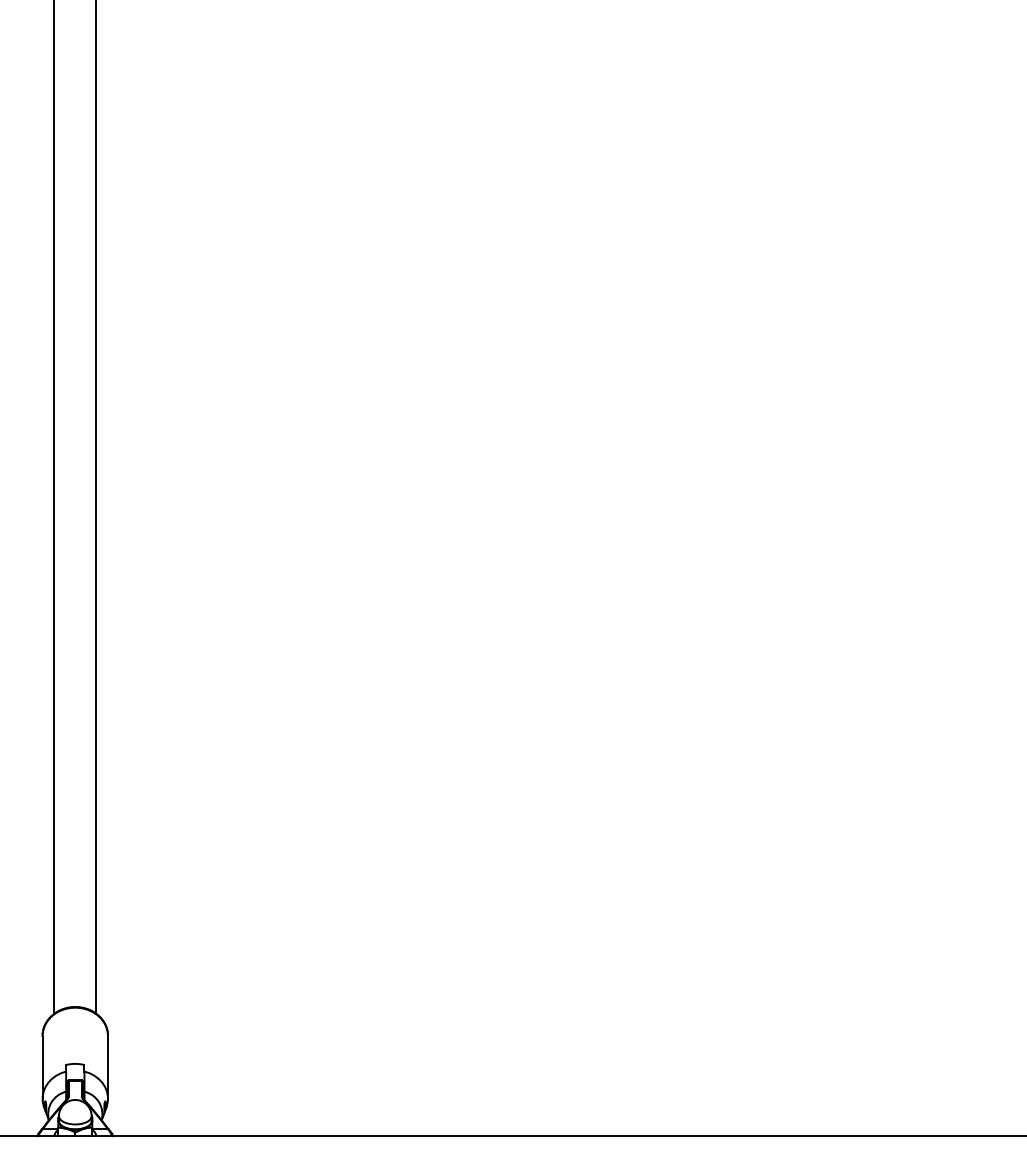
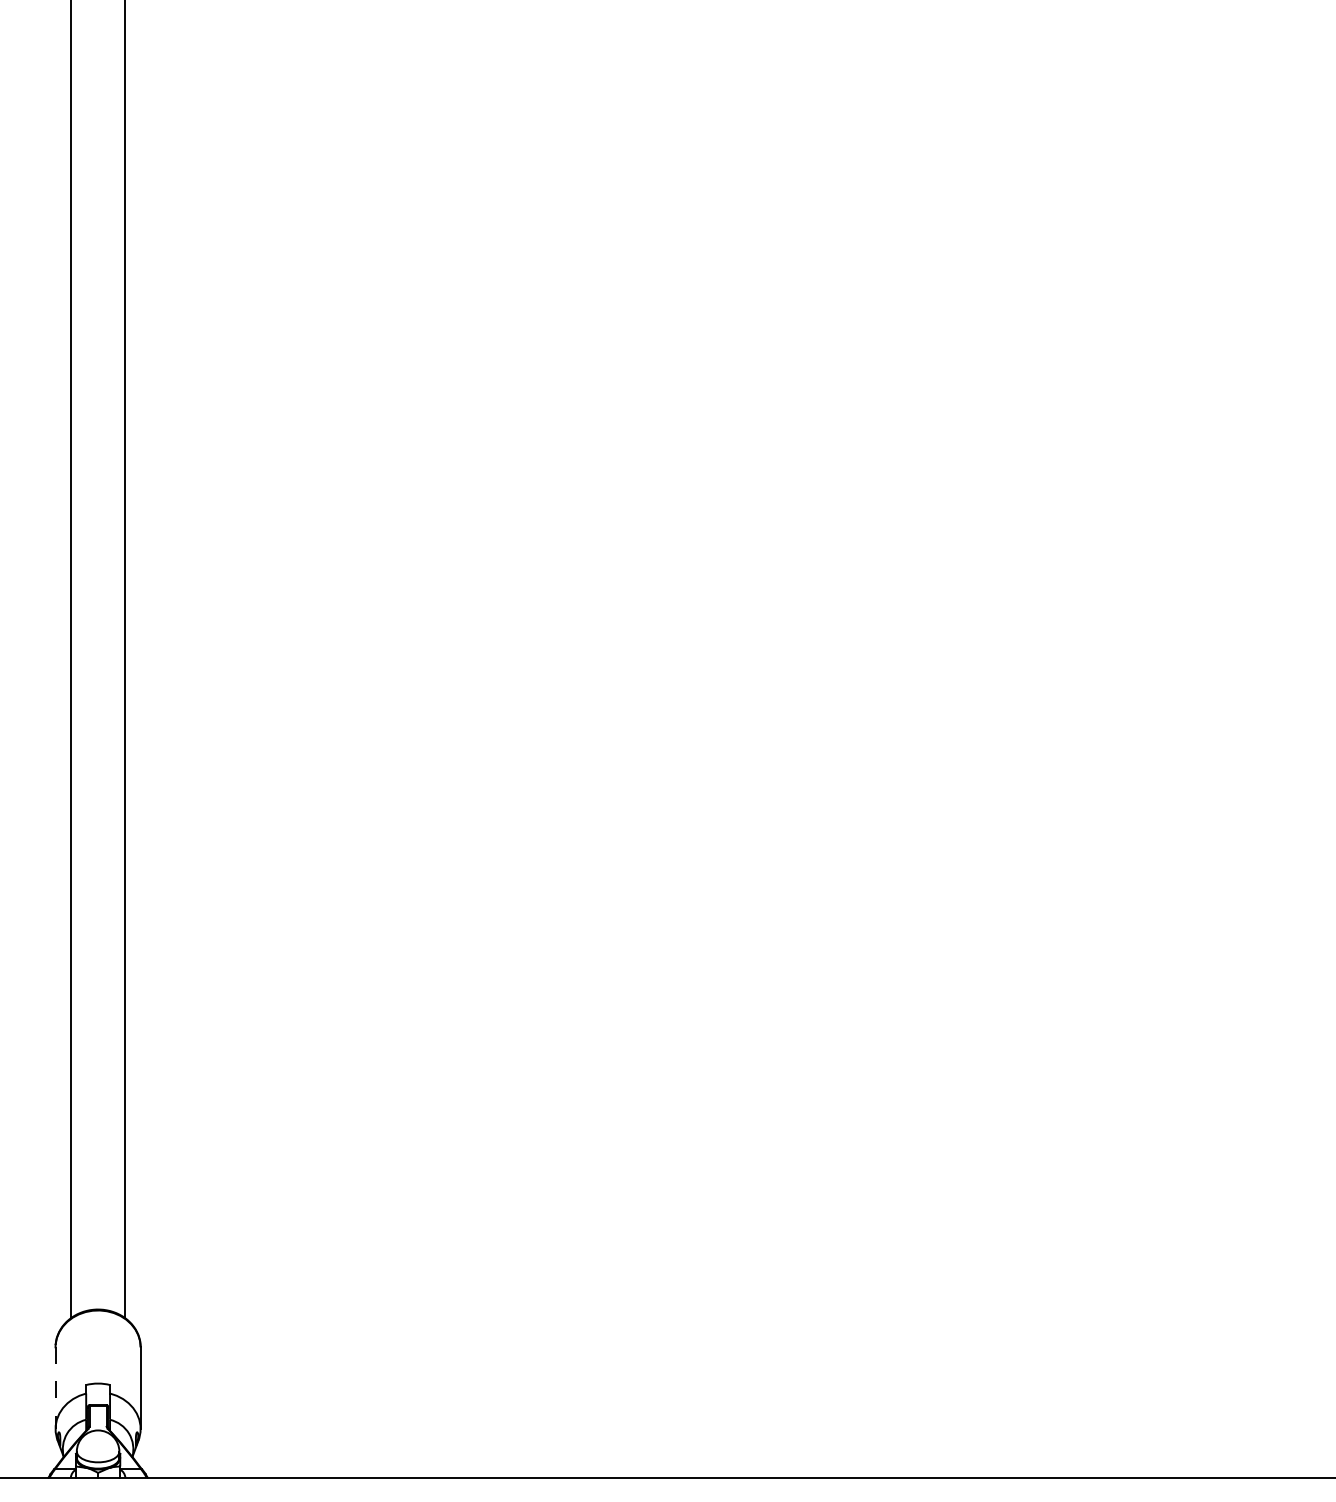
line: (42, 1067) -> (55, 1388), solid -> dashed

